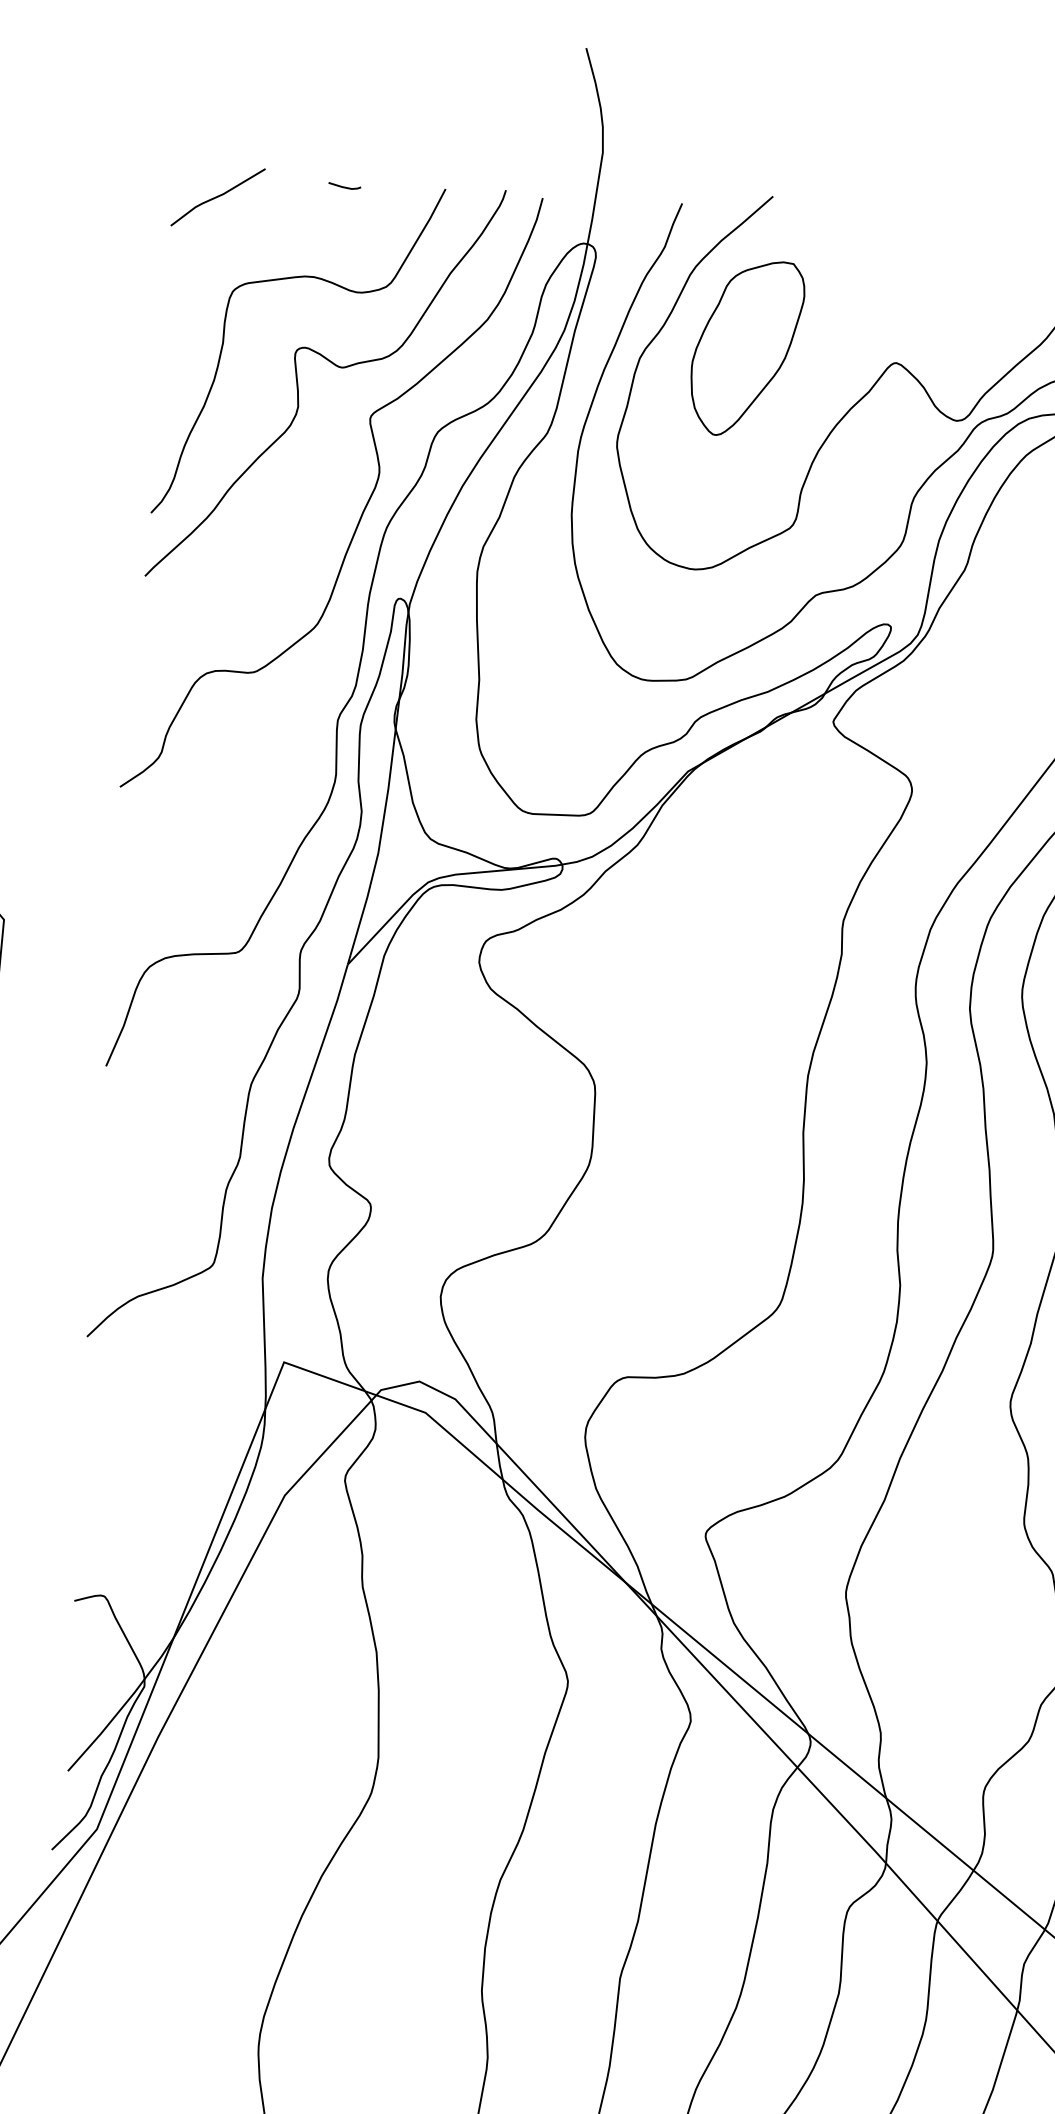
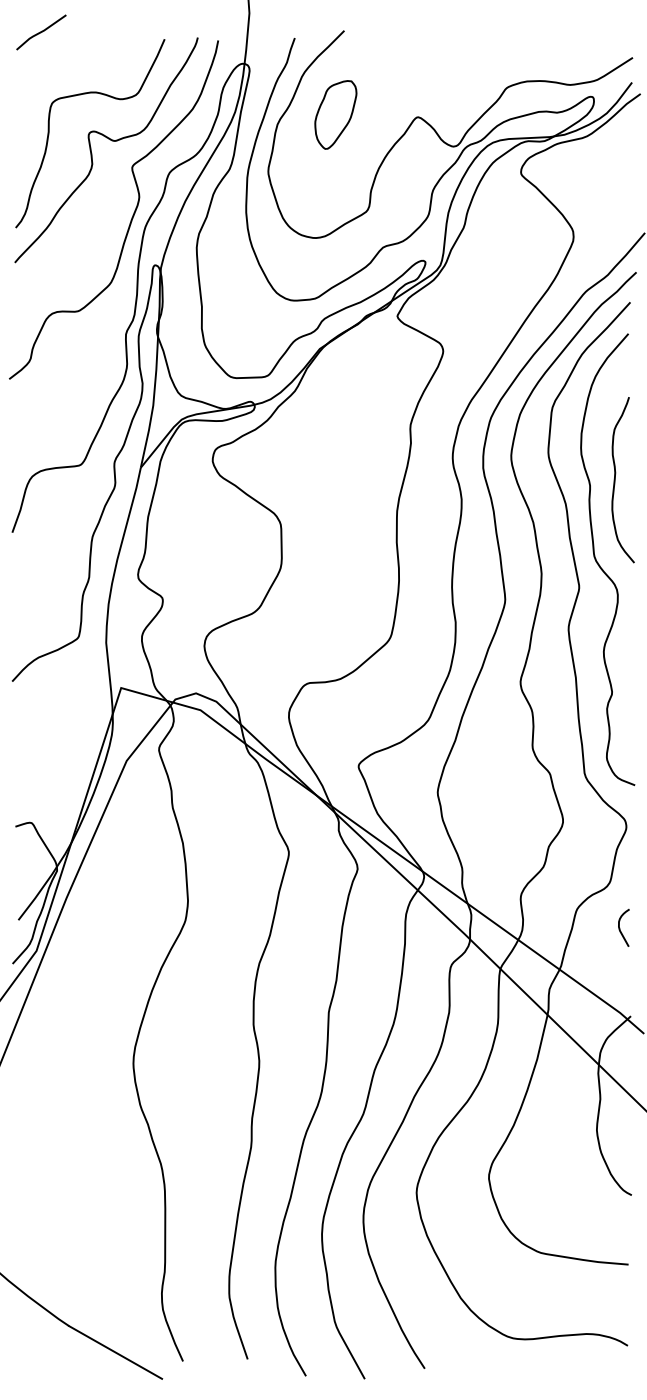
line: (345, 186) -> (109, 41), removed
line: (218, 197) -> (41, 32), moved
part: (746, 347) -> (335, 114), size x0.7

